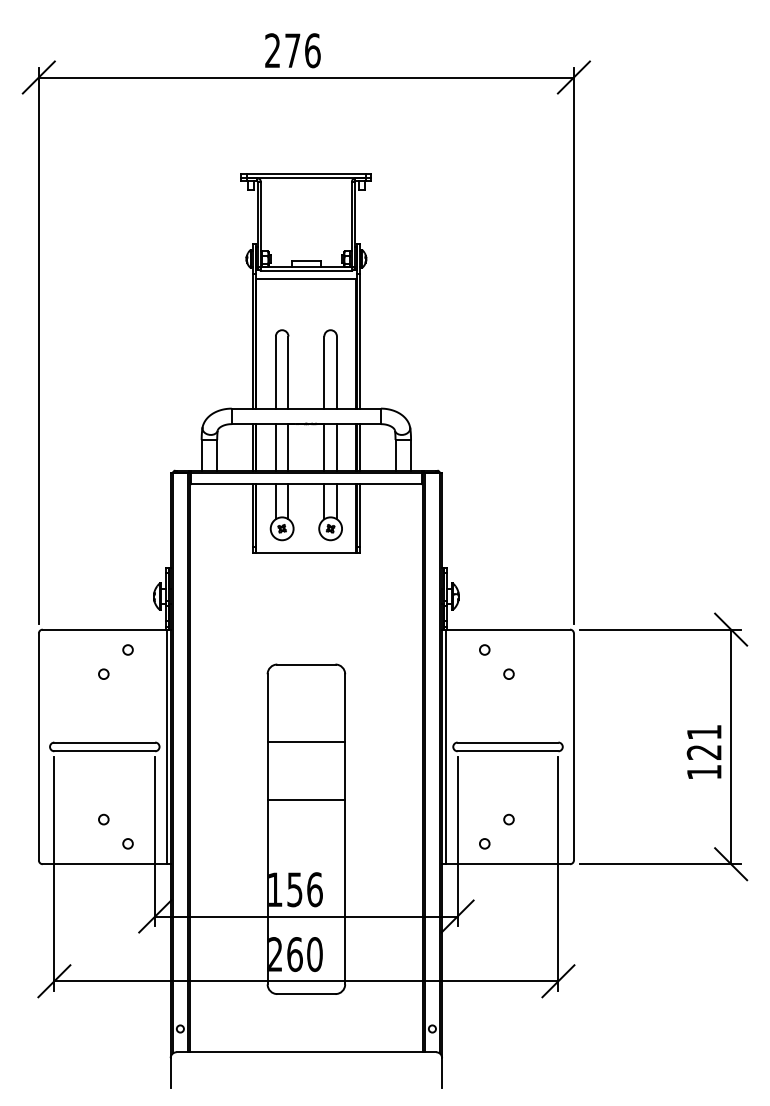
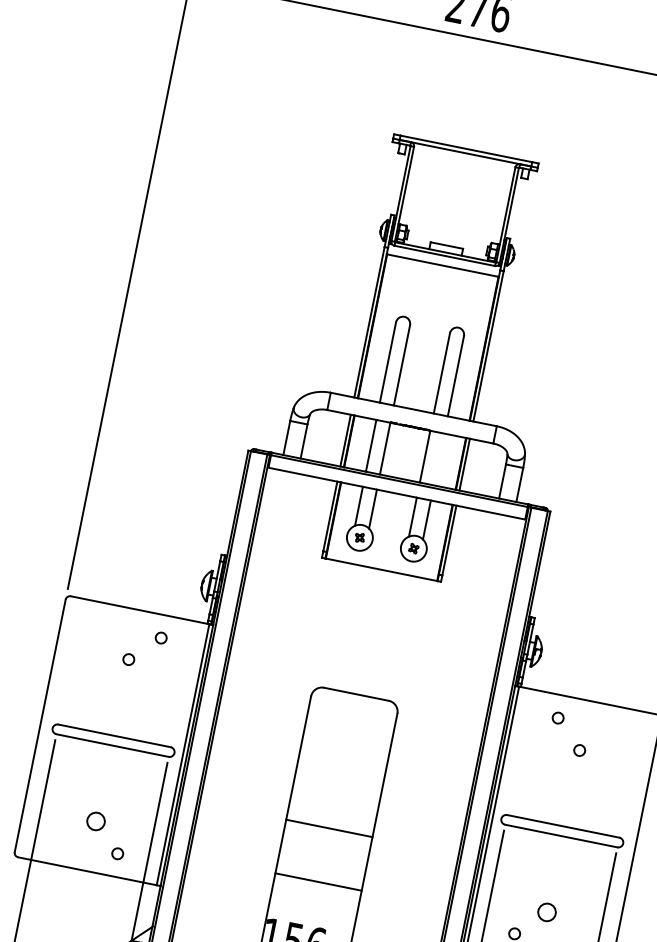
line: (336, 447) -> (438, 459), removed
line: (306, 742) -> (329, 828), moved
line: (306, 800) -> (318, 882), moved
circle: (103, 819) -> (95, 821), size x1.6
circle: (508, 819) -> (546, 912), size x1.6

